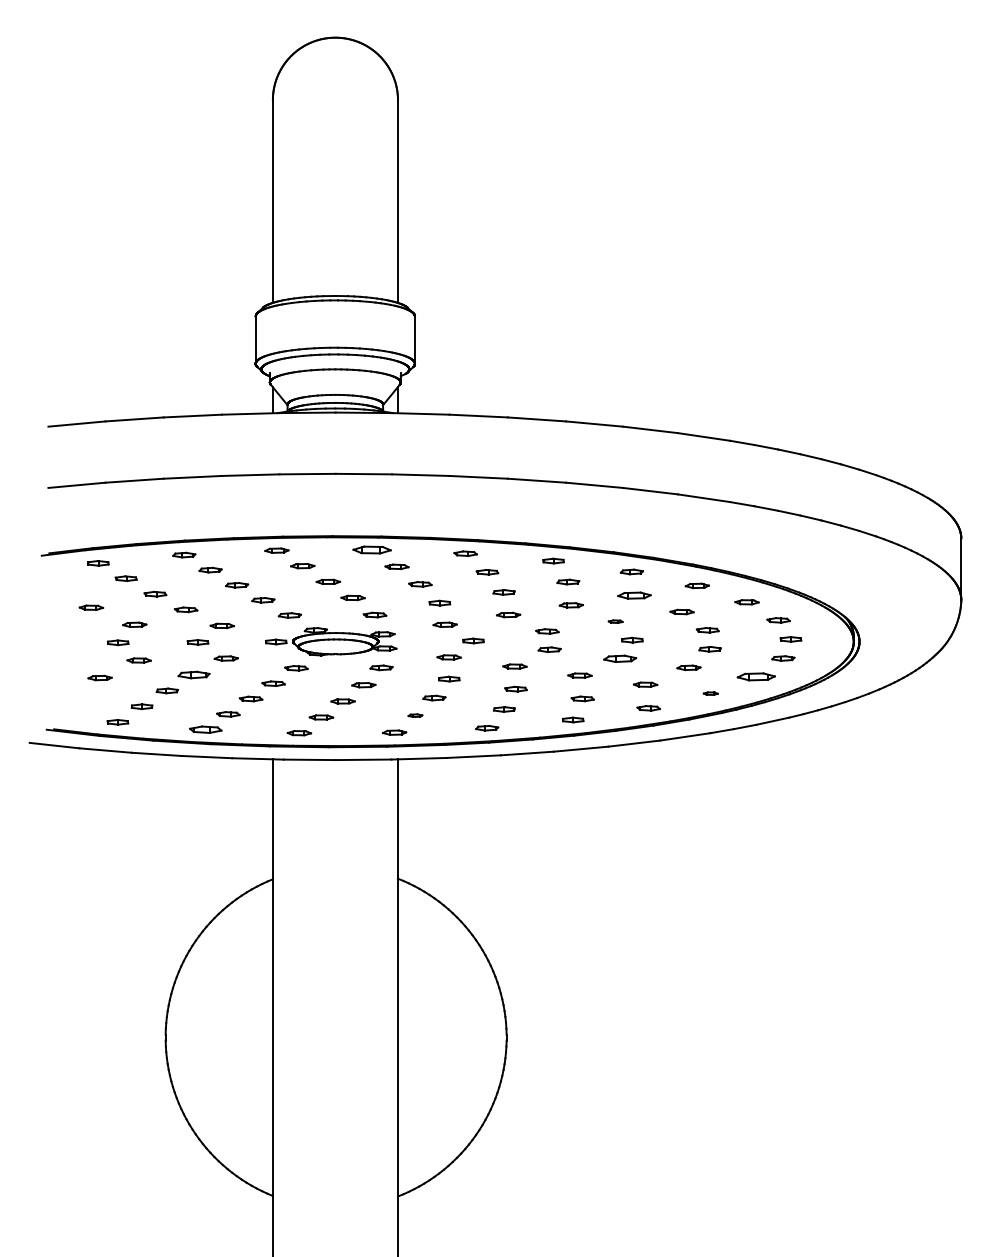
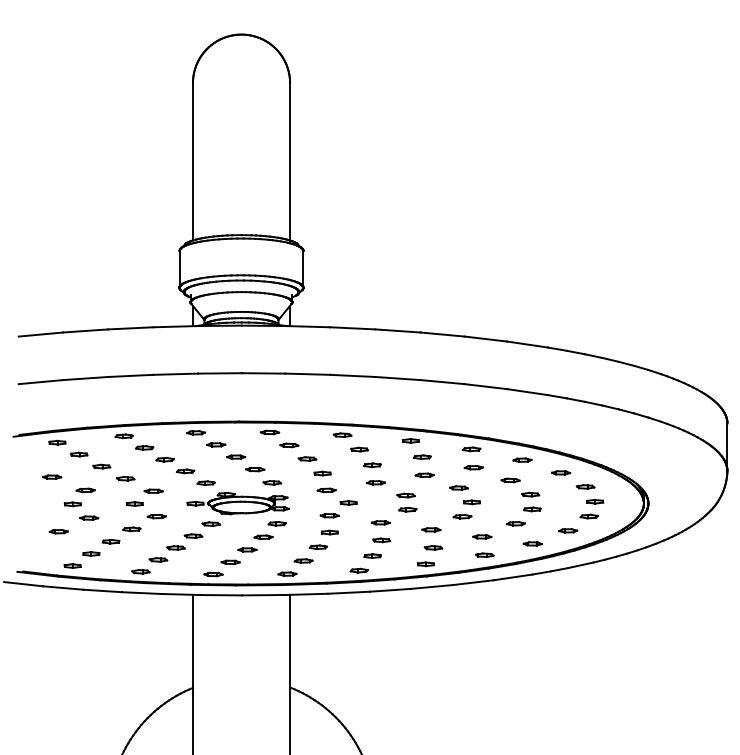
part: (371, 550) -> (269, 432), size x0.62
part: (634, 595) -> (473, 467), size x0.71
part: (615, 621) -> (458, 487), size x1.67
part: (619, 658) -> (462, 516), size x0.71
part: (194, 674) -> (132, 528), size x0.71
part: (755, 676) -> (567, 530), size x0.62
part: (710, 693) -> (532, 543), size x1.67
part: (415, 715) -> (303, 560), size x1.67
part: (205, 729) -> (140, 571), size x0.71

